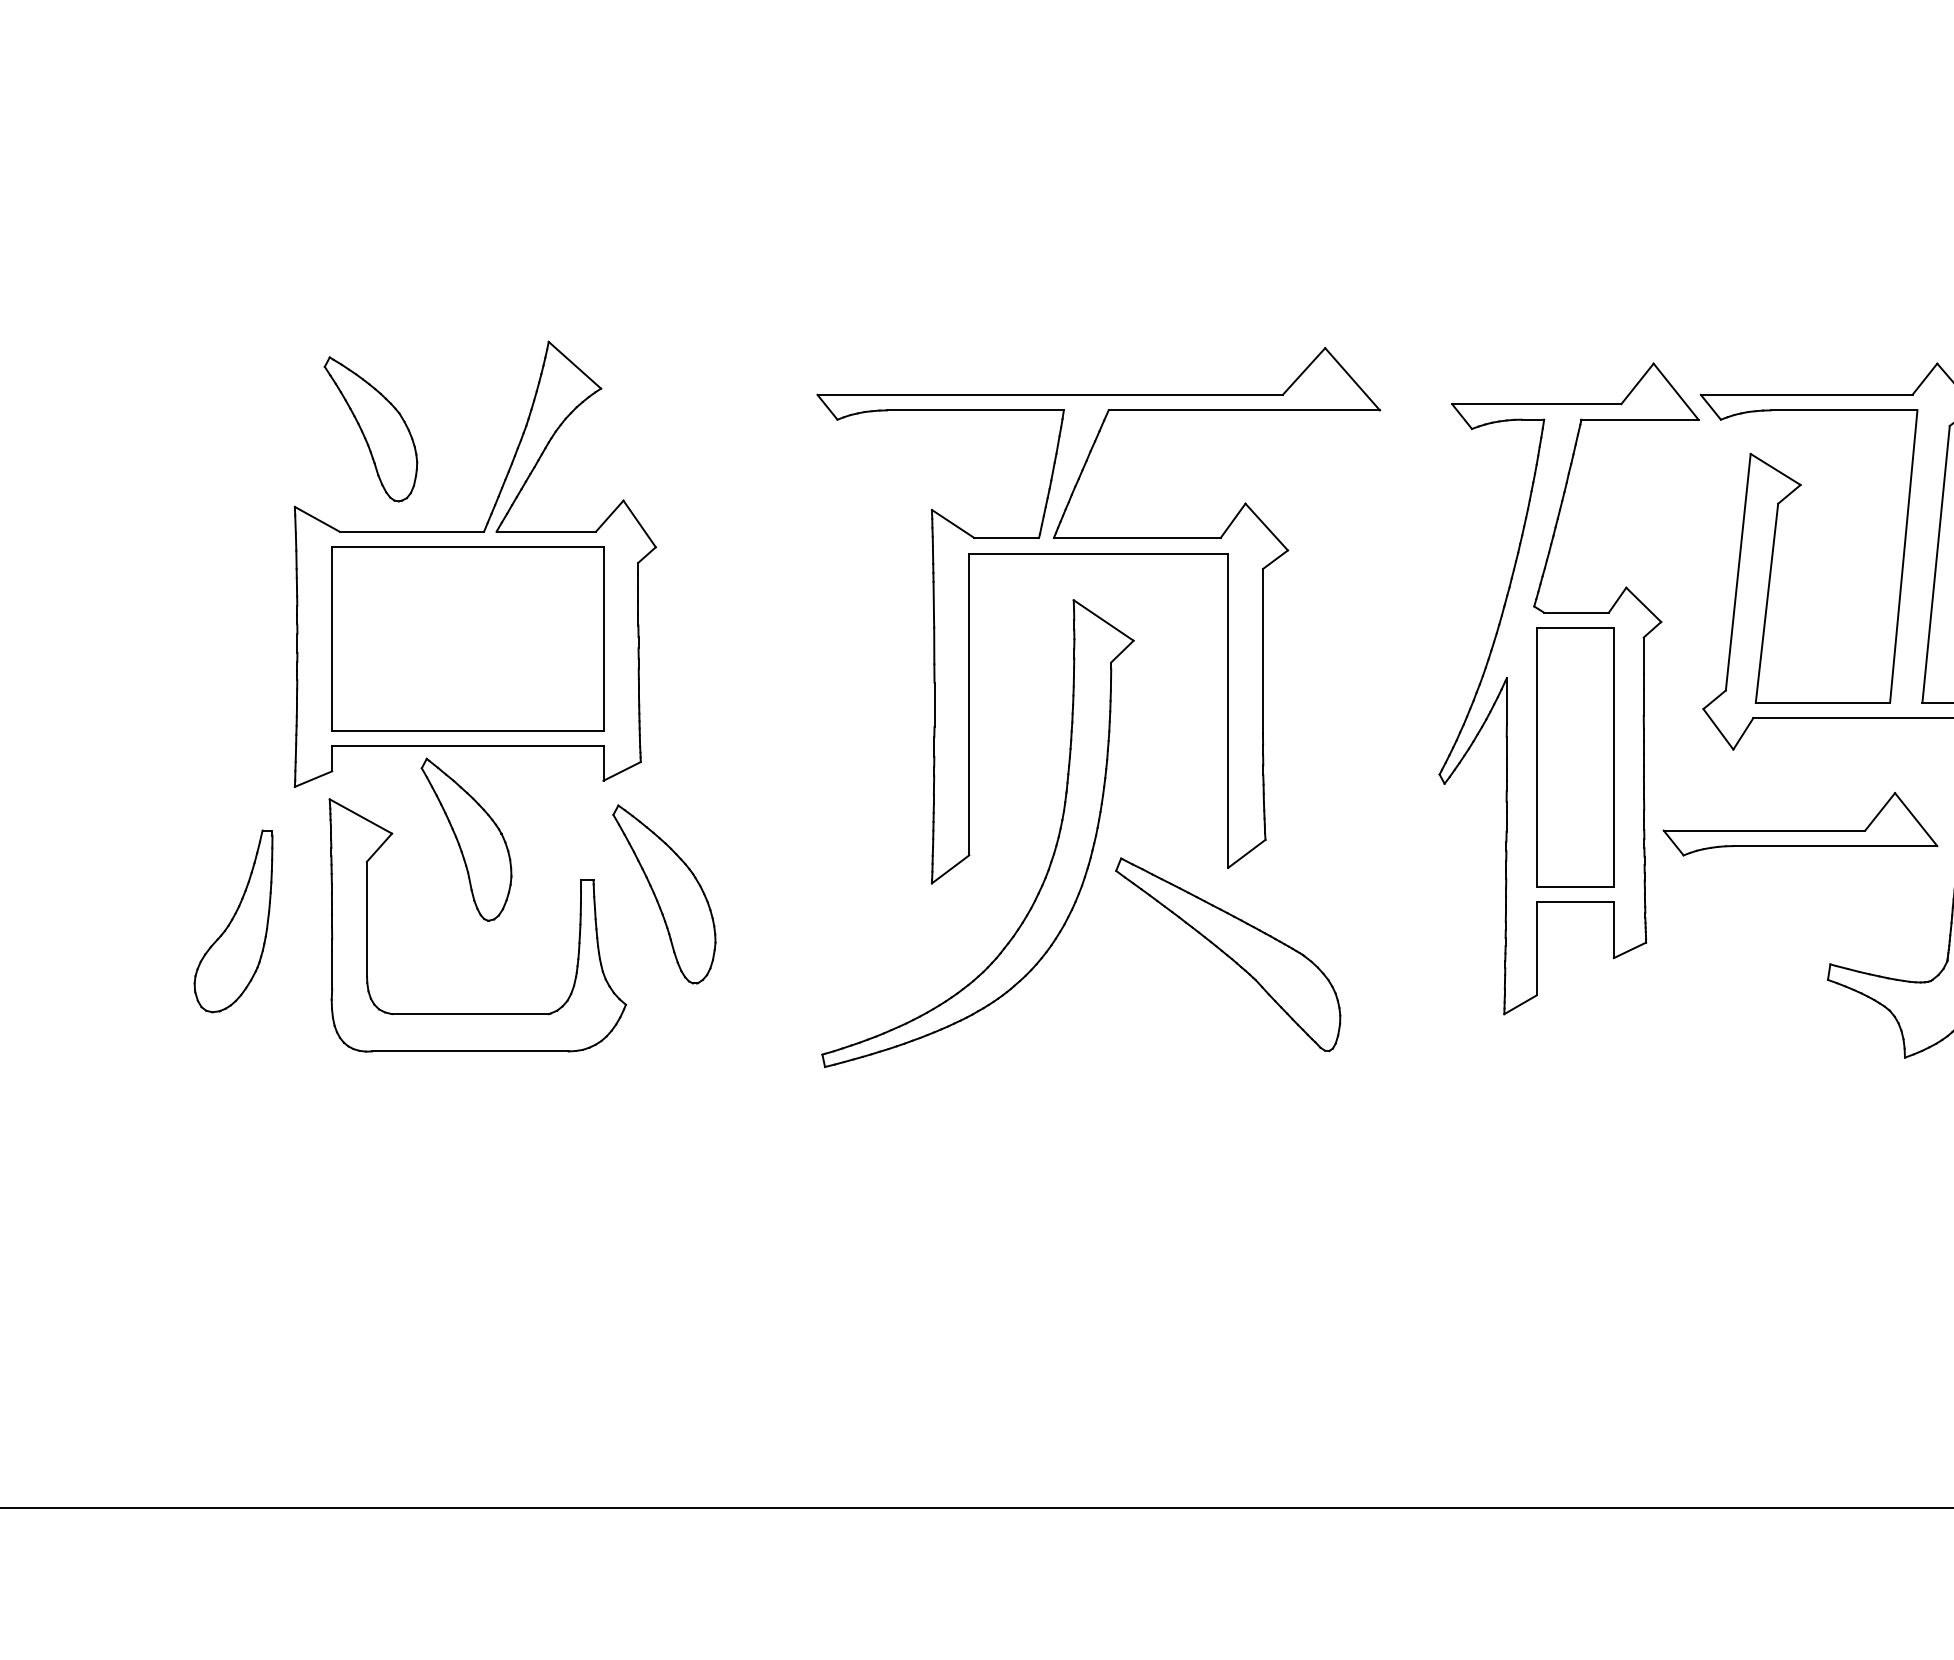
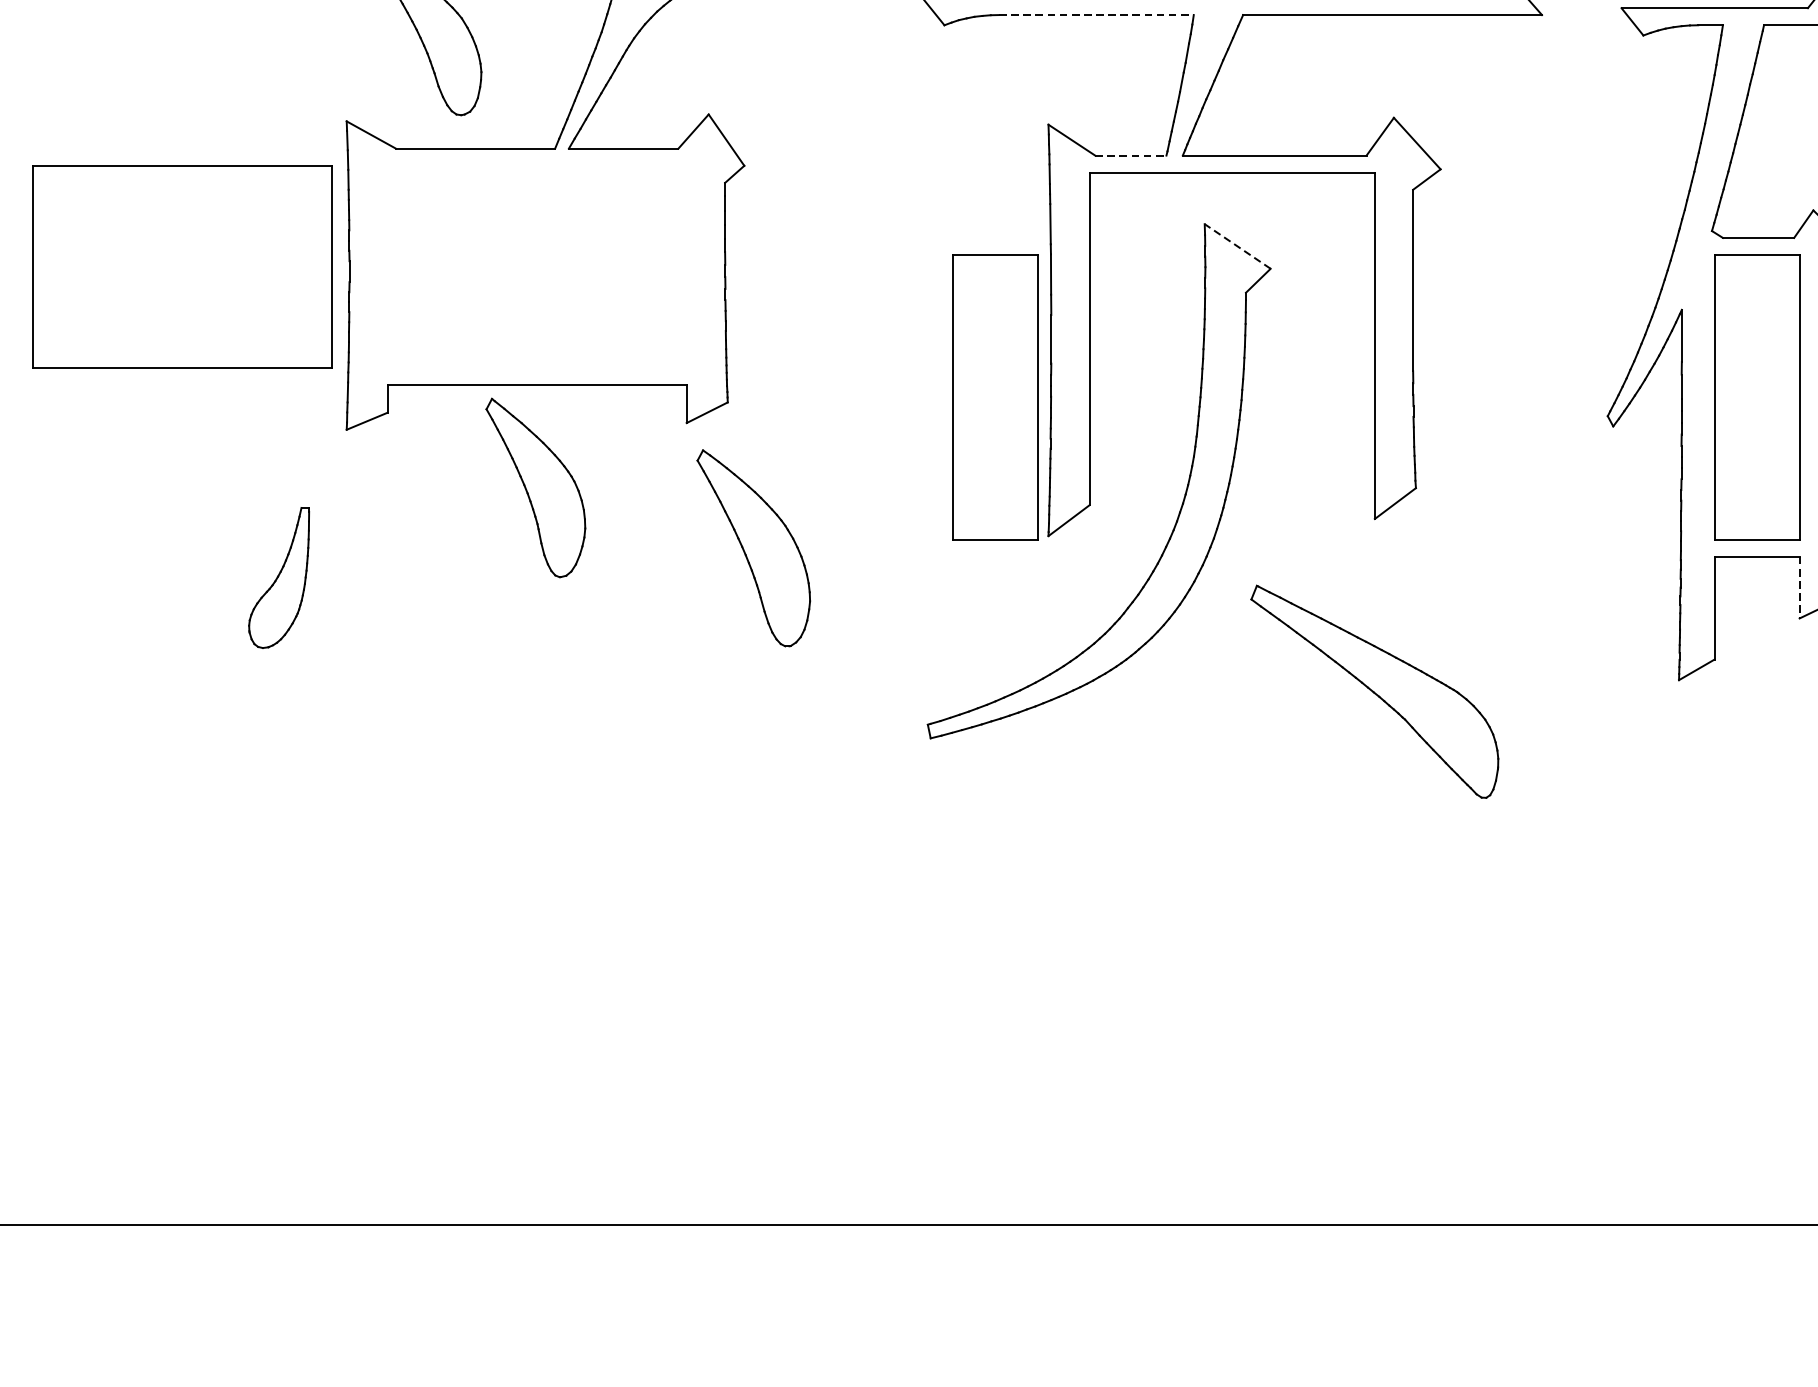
line: (975, 410) -> (1096, 15), solid -> dashed
line: (1007, 537) -> (1131, 155), solid -> dashed
line: (1103, 620) -> (1237, 246), solid -> dashed
part: (467, 638) -> (182, 266), moved
part: (884, 757) -> (996, 397), added
part: (233, 921) -> (279, 578), size x0.7
line: (1613, 930) -> (1799, 587), solid -> dashed
part: (1228, 954) -> (1375, 691), moved
part: (477, 1013) -> (547, 679), removed

